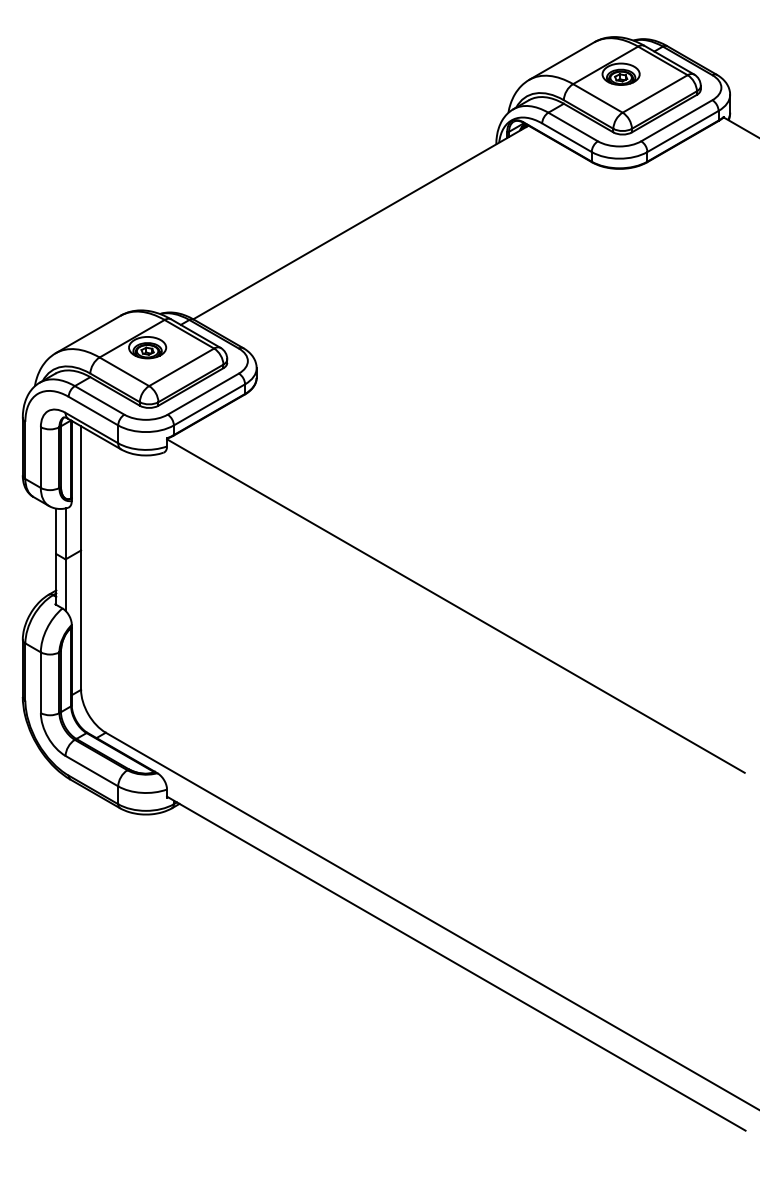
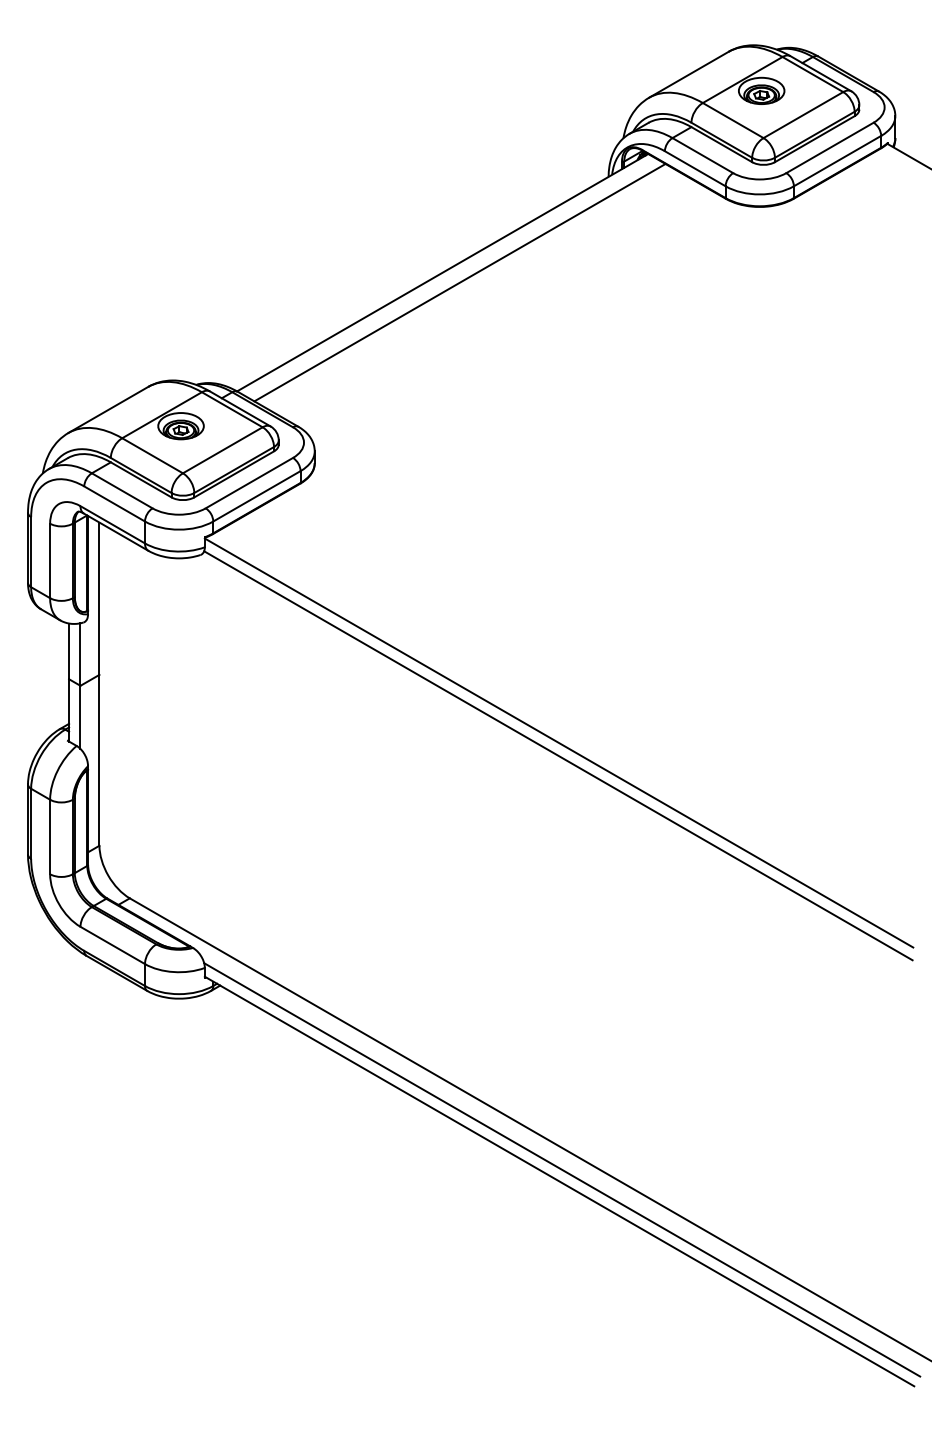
line: (374, 230) -> (459, 282), added
line: (455, 616) -> (558, 755), added
line: (458, 953) -> (562, 1169), added

